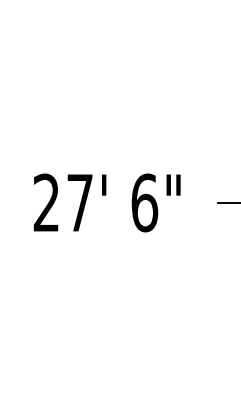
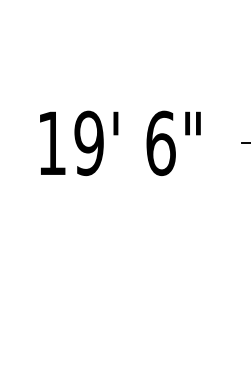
text: (63, 202) -> (70, 142), 27' -> 19'

